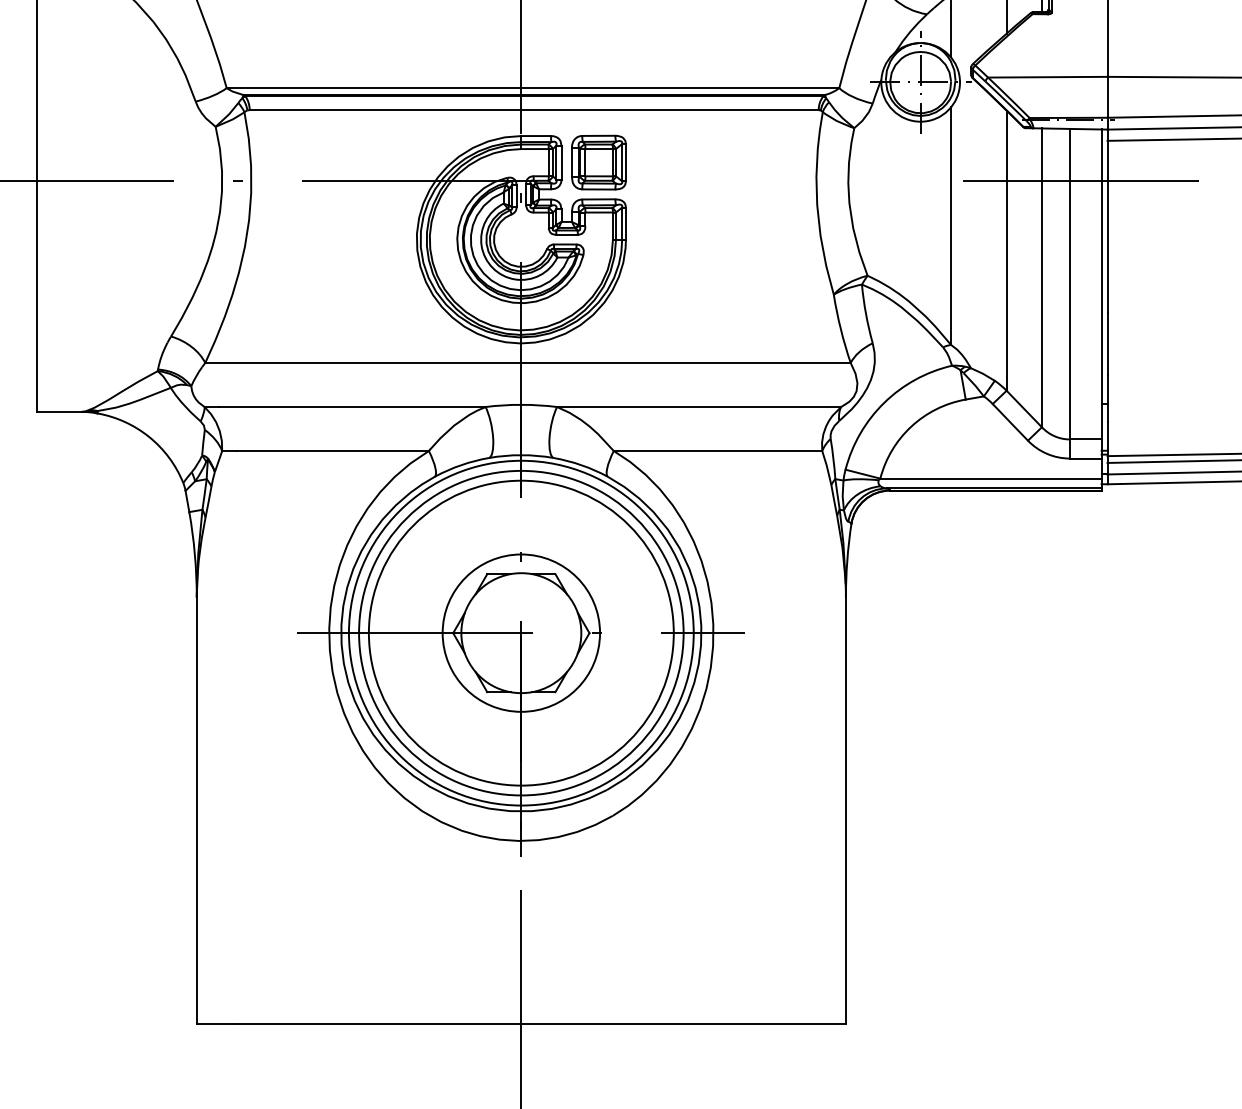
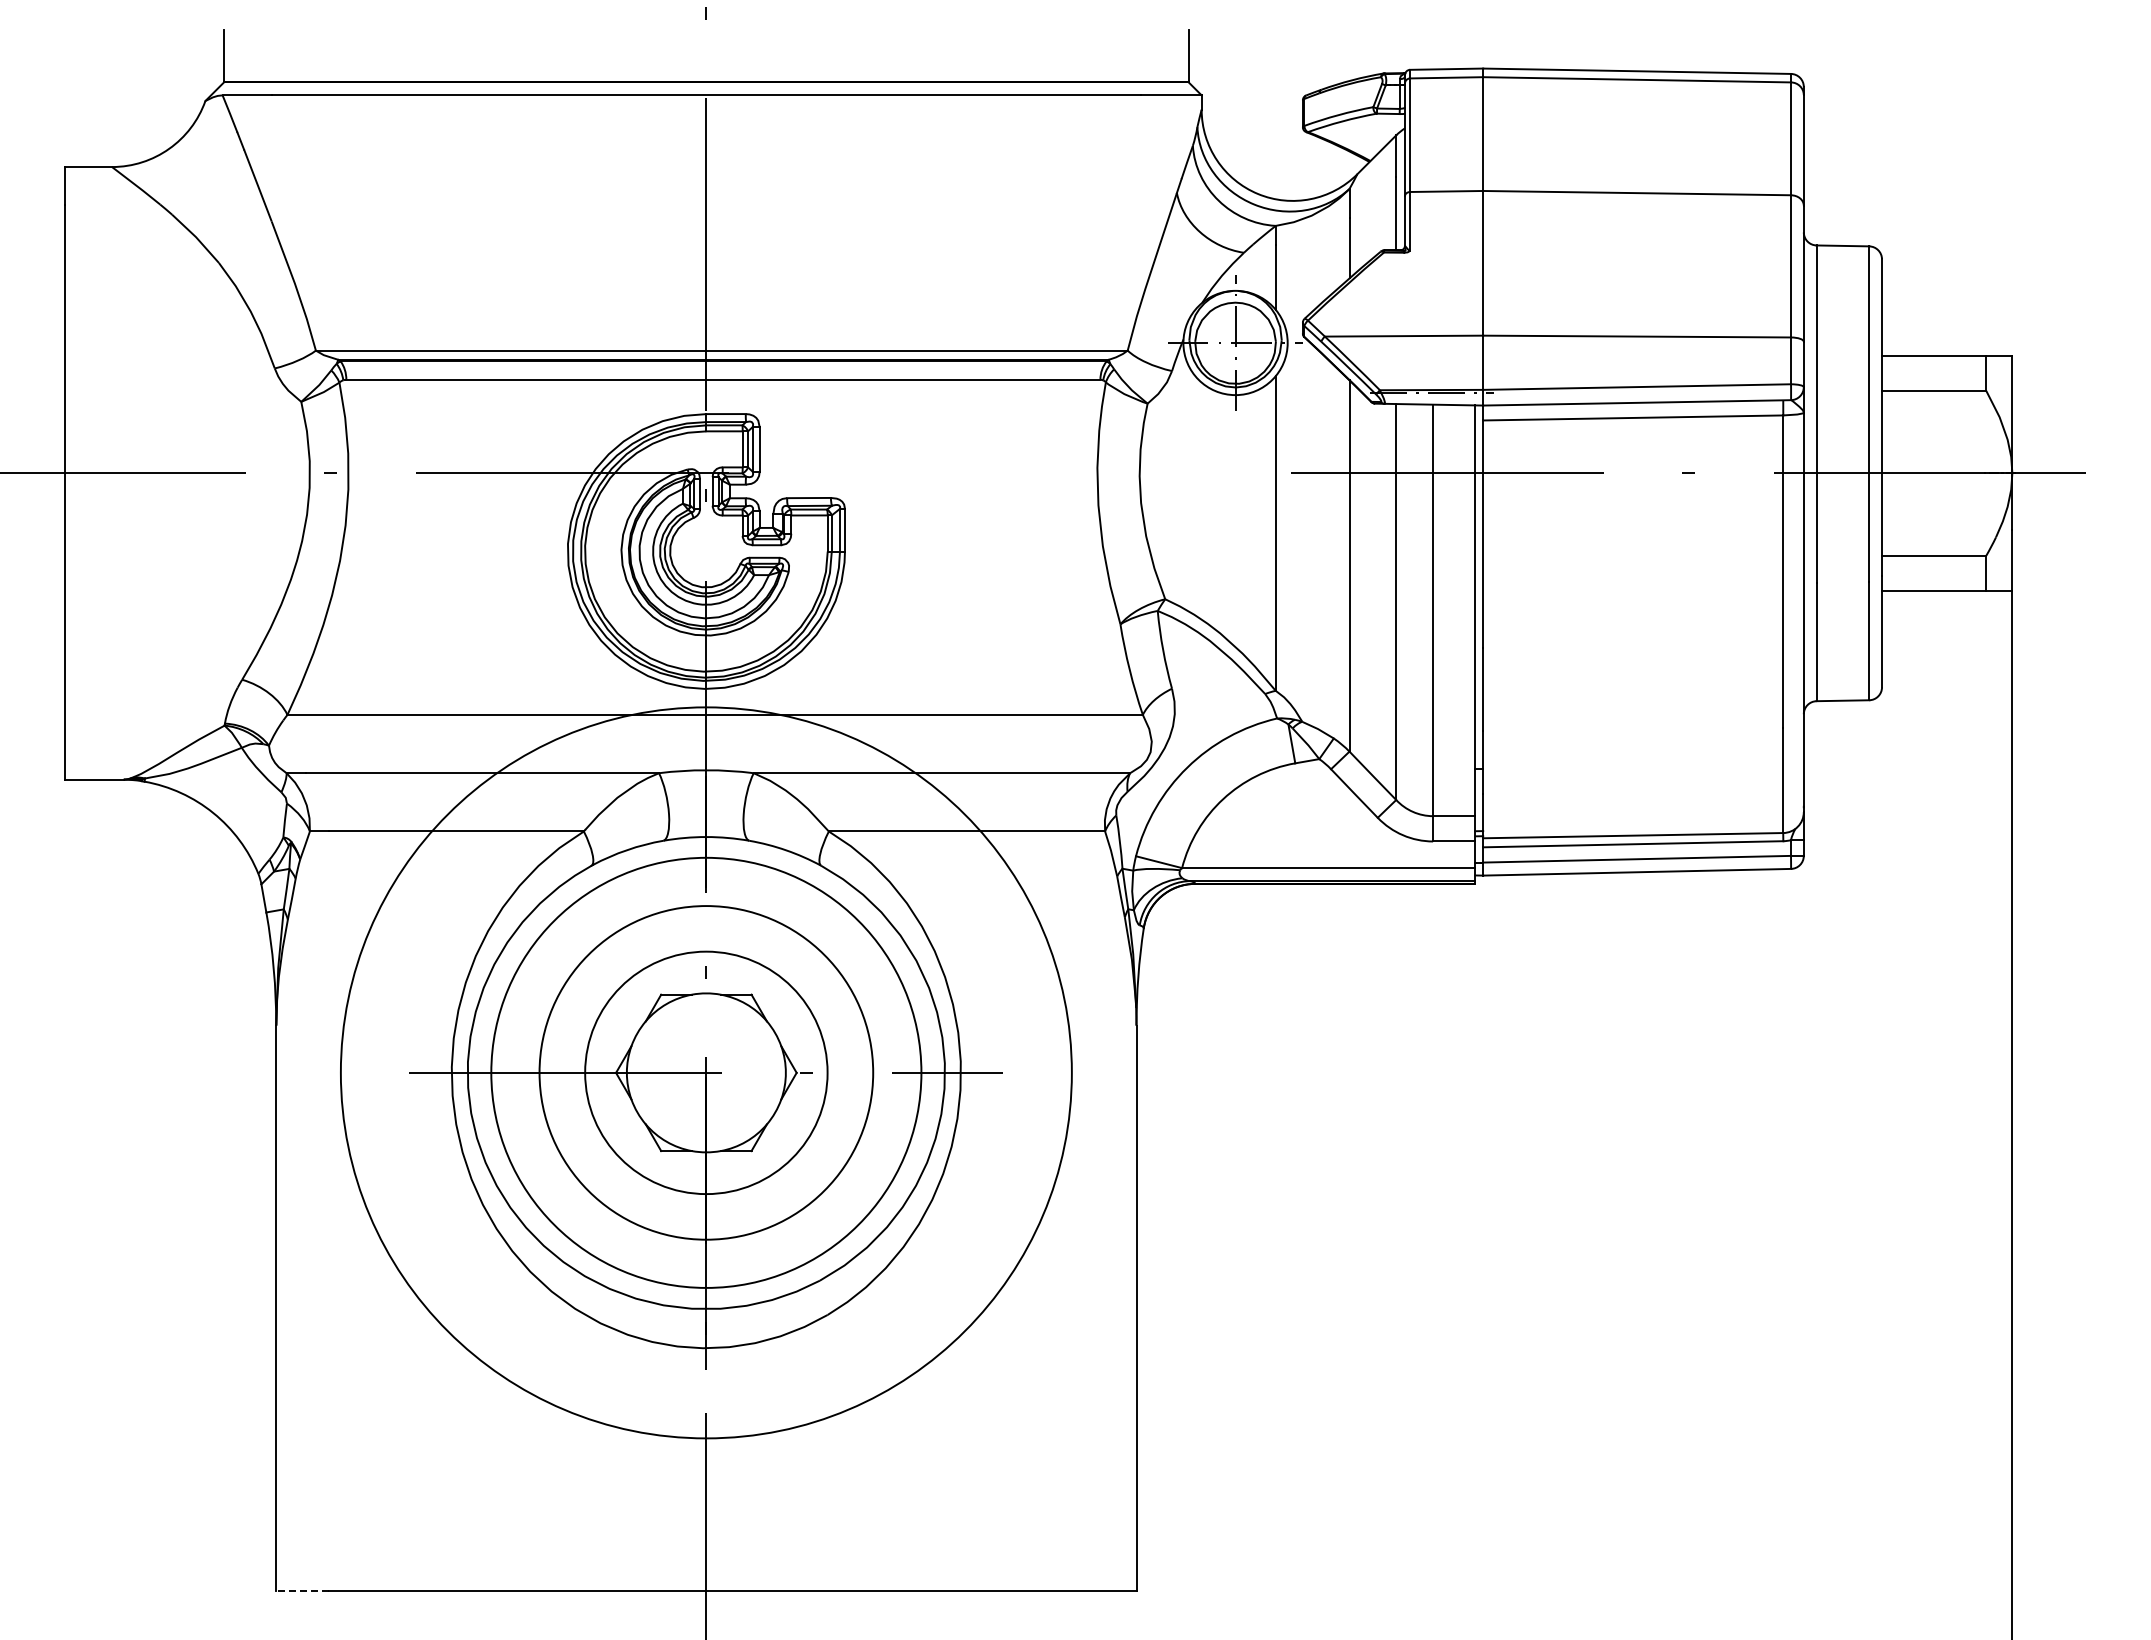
part: (598, 162) -> (808, 448), removed
circle: (520, 632) -> (705, 1072), size x1.6
circle: (521, 632) -> (706, 1072), size x0.6
circle: (521, 632) -> (706, 1072), size x1.6
line: (216, 1023) -> (302, 1590), solid -> dashed

